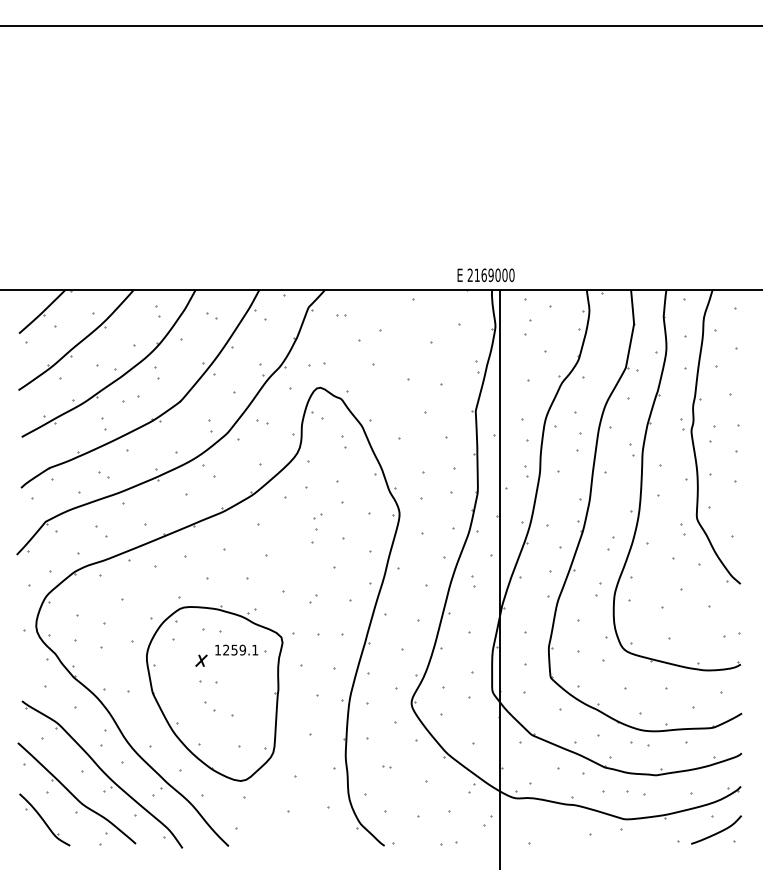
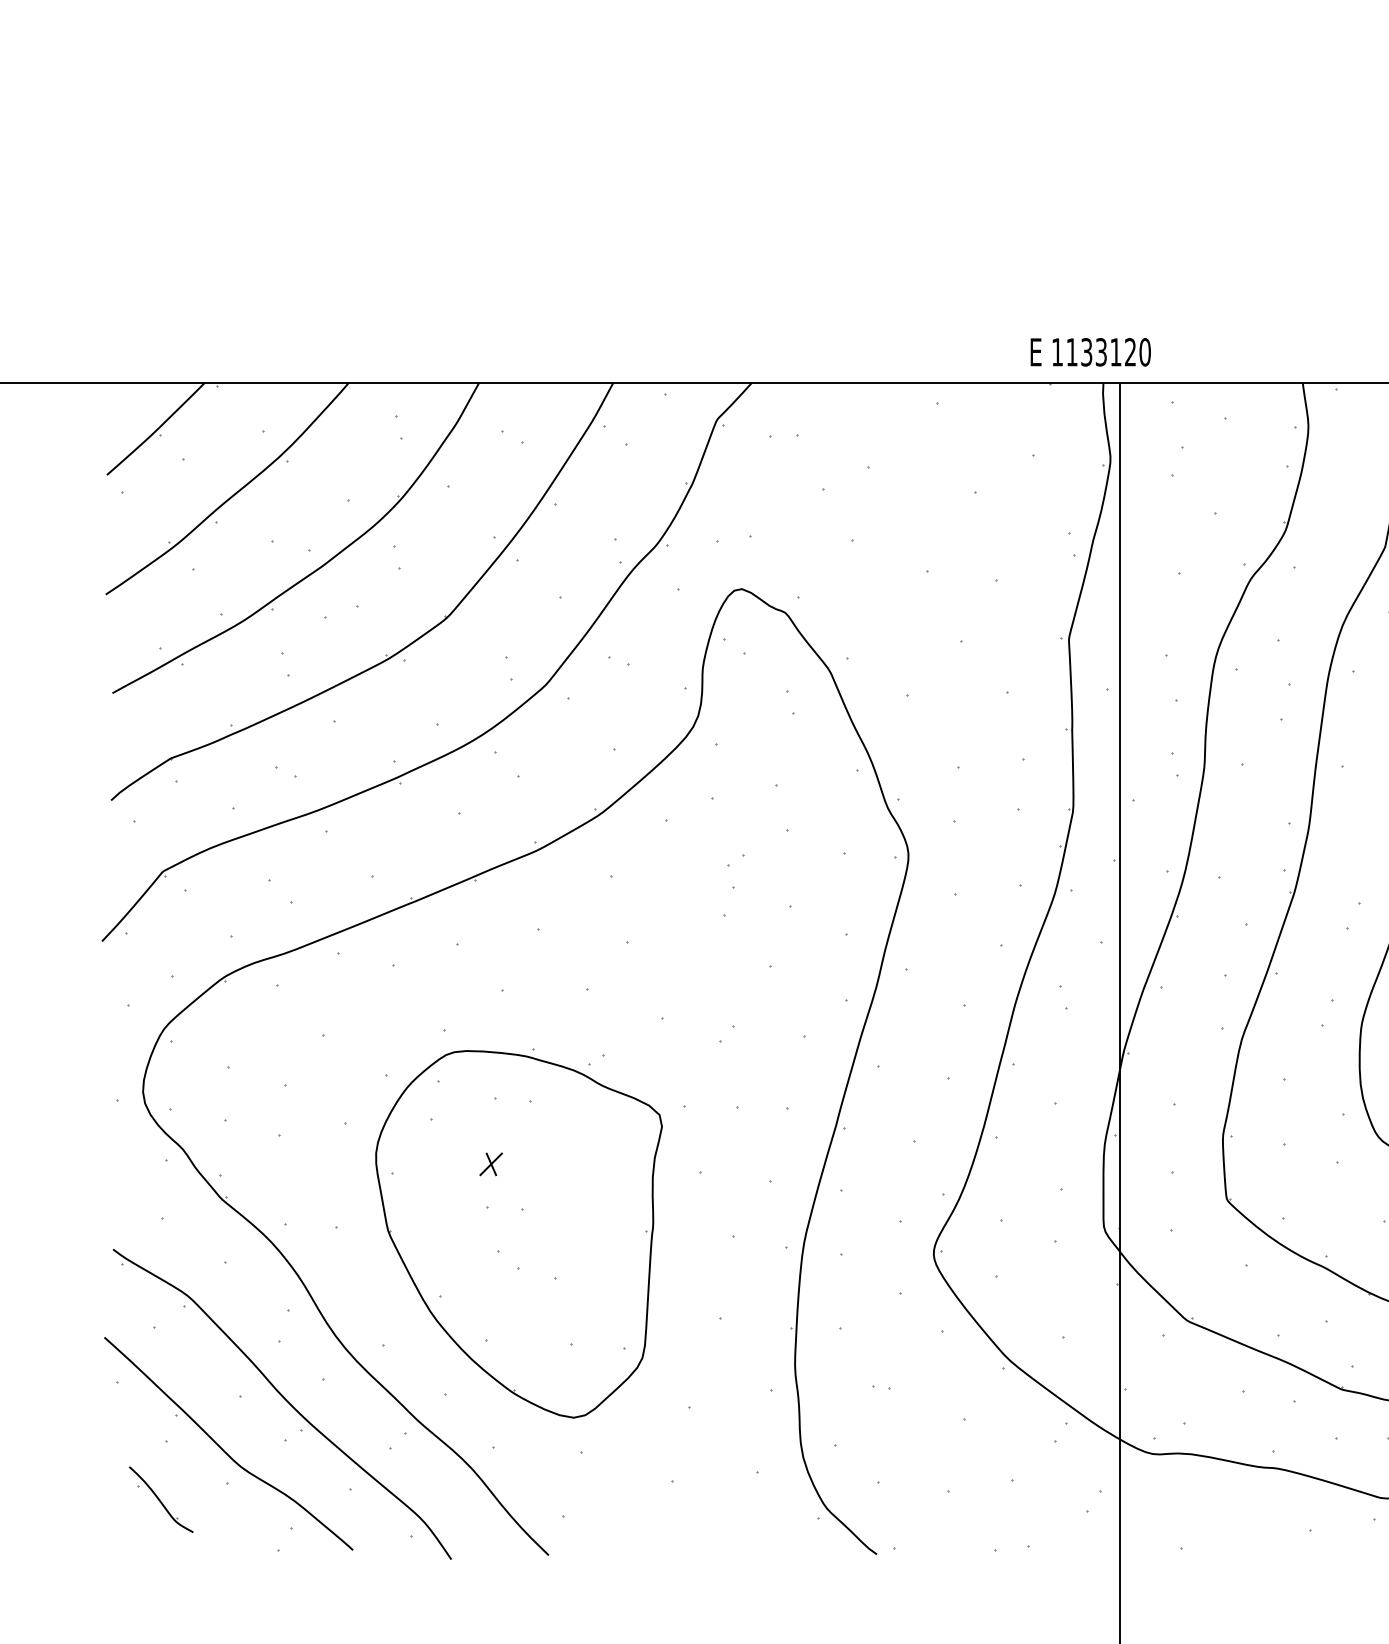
text: (487, 275) -> (1093, 352), 2169000 -> 1133120
part: (341, 315) -> (786, 436), size x1.6
part: (240, 649) -> (573, 1140), removed
part: (44, 819) -> (160, 1498), size x0.6

